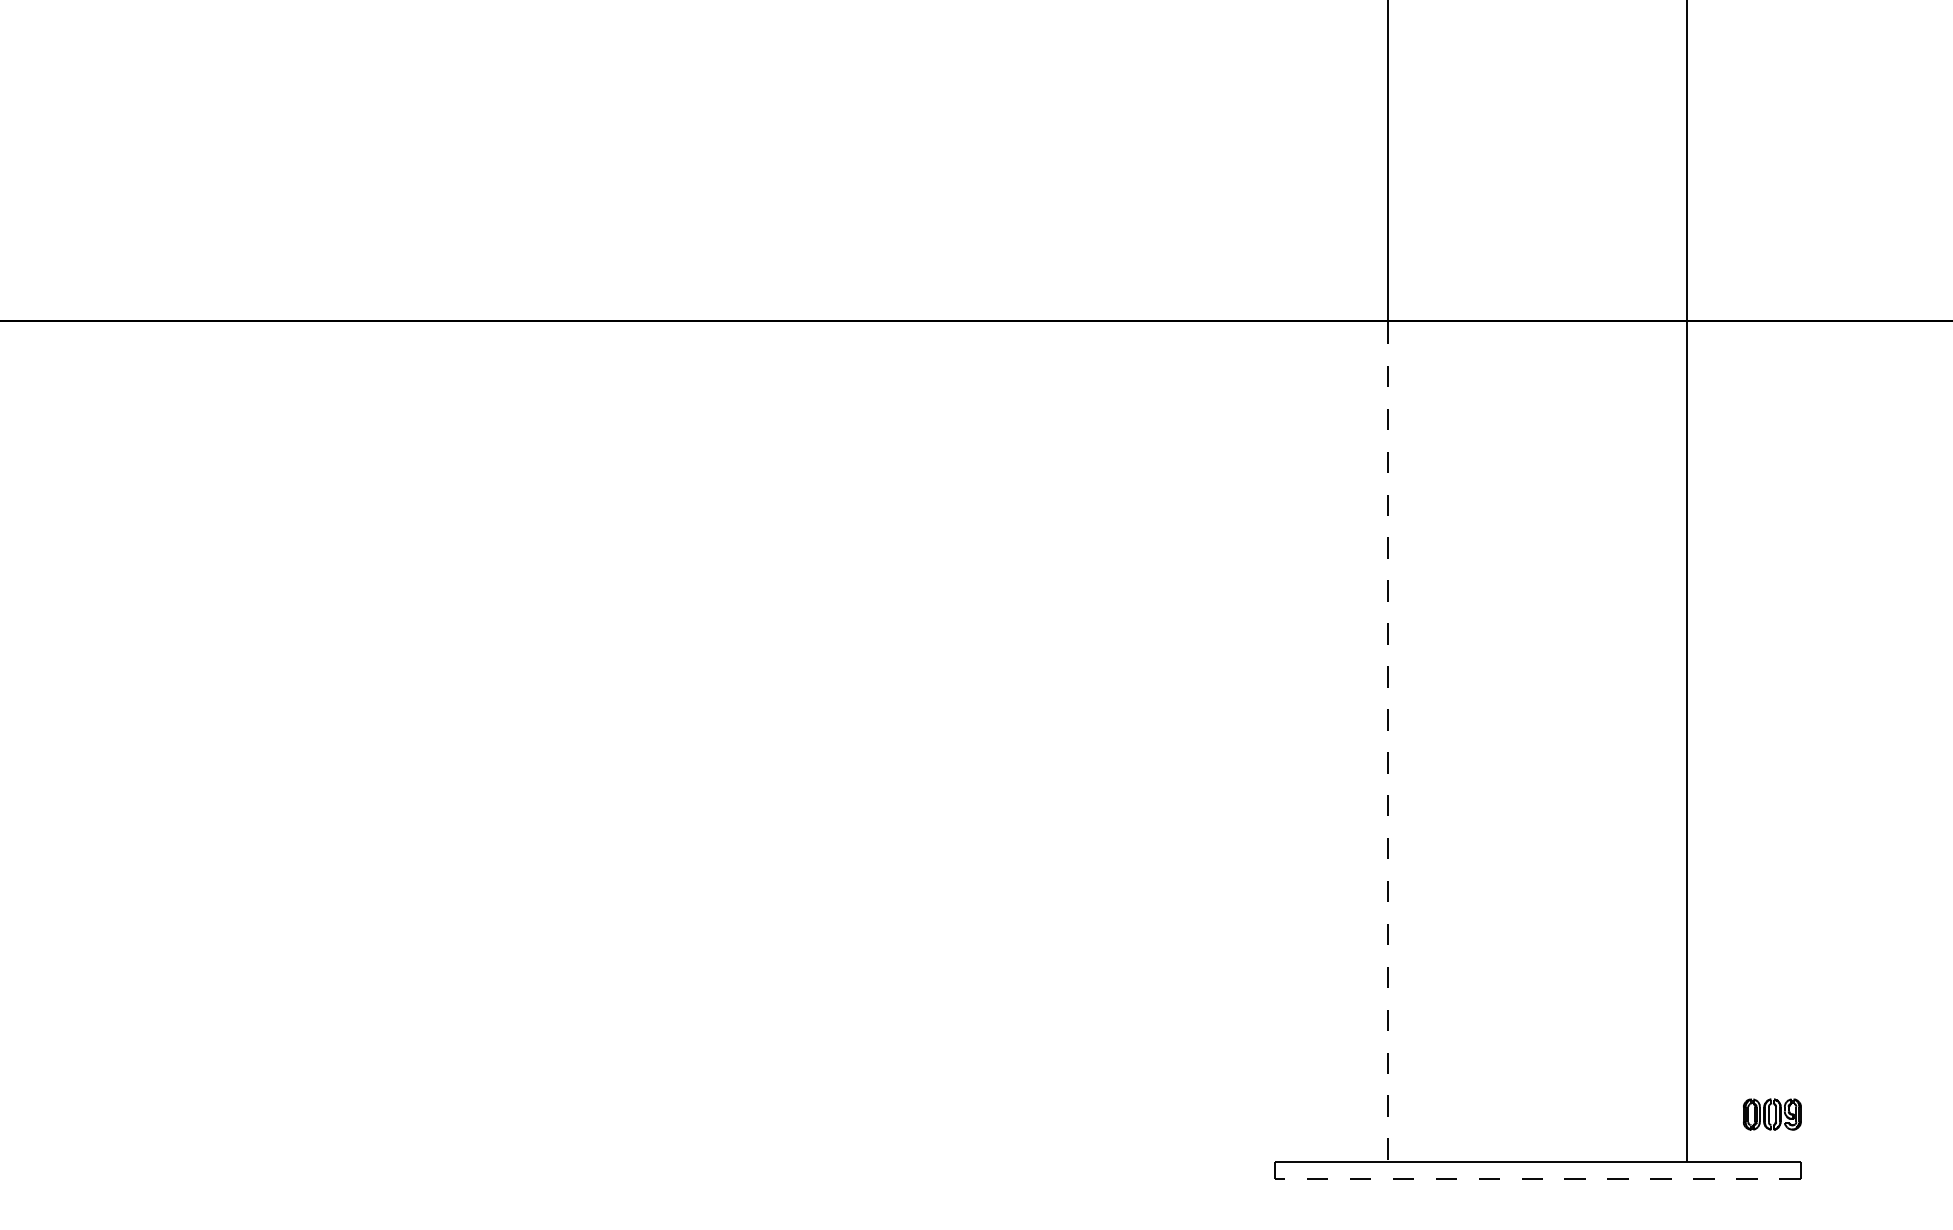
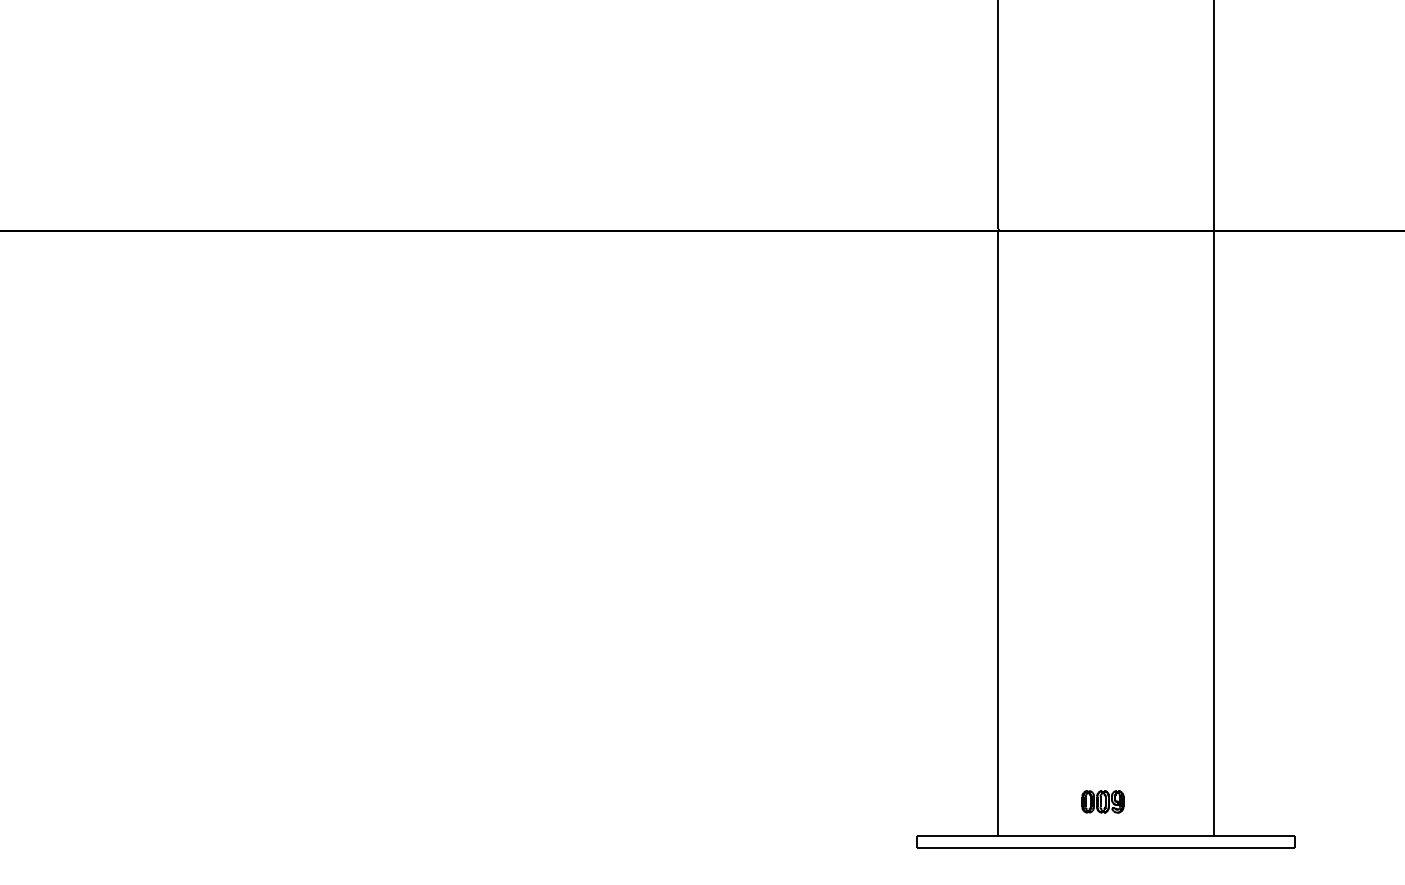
line: (1388, 742) -> (998, 534), dashed -> solid
part: (1771, 1114) -> (1102, 801), moved
line: (1536, 1179) -> (1105, 848), dashed -> solid

